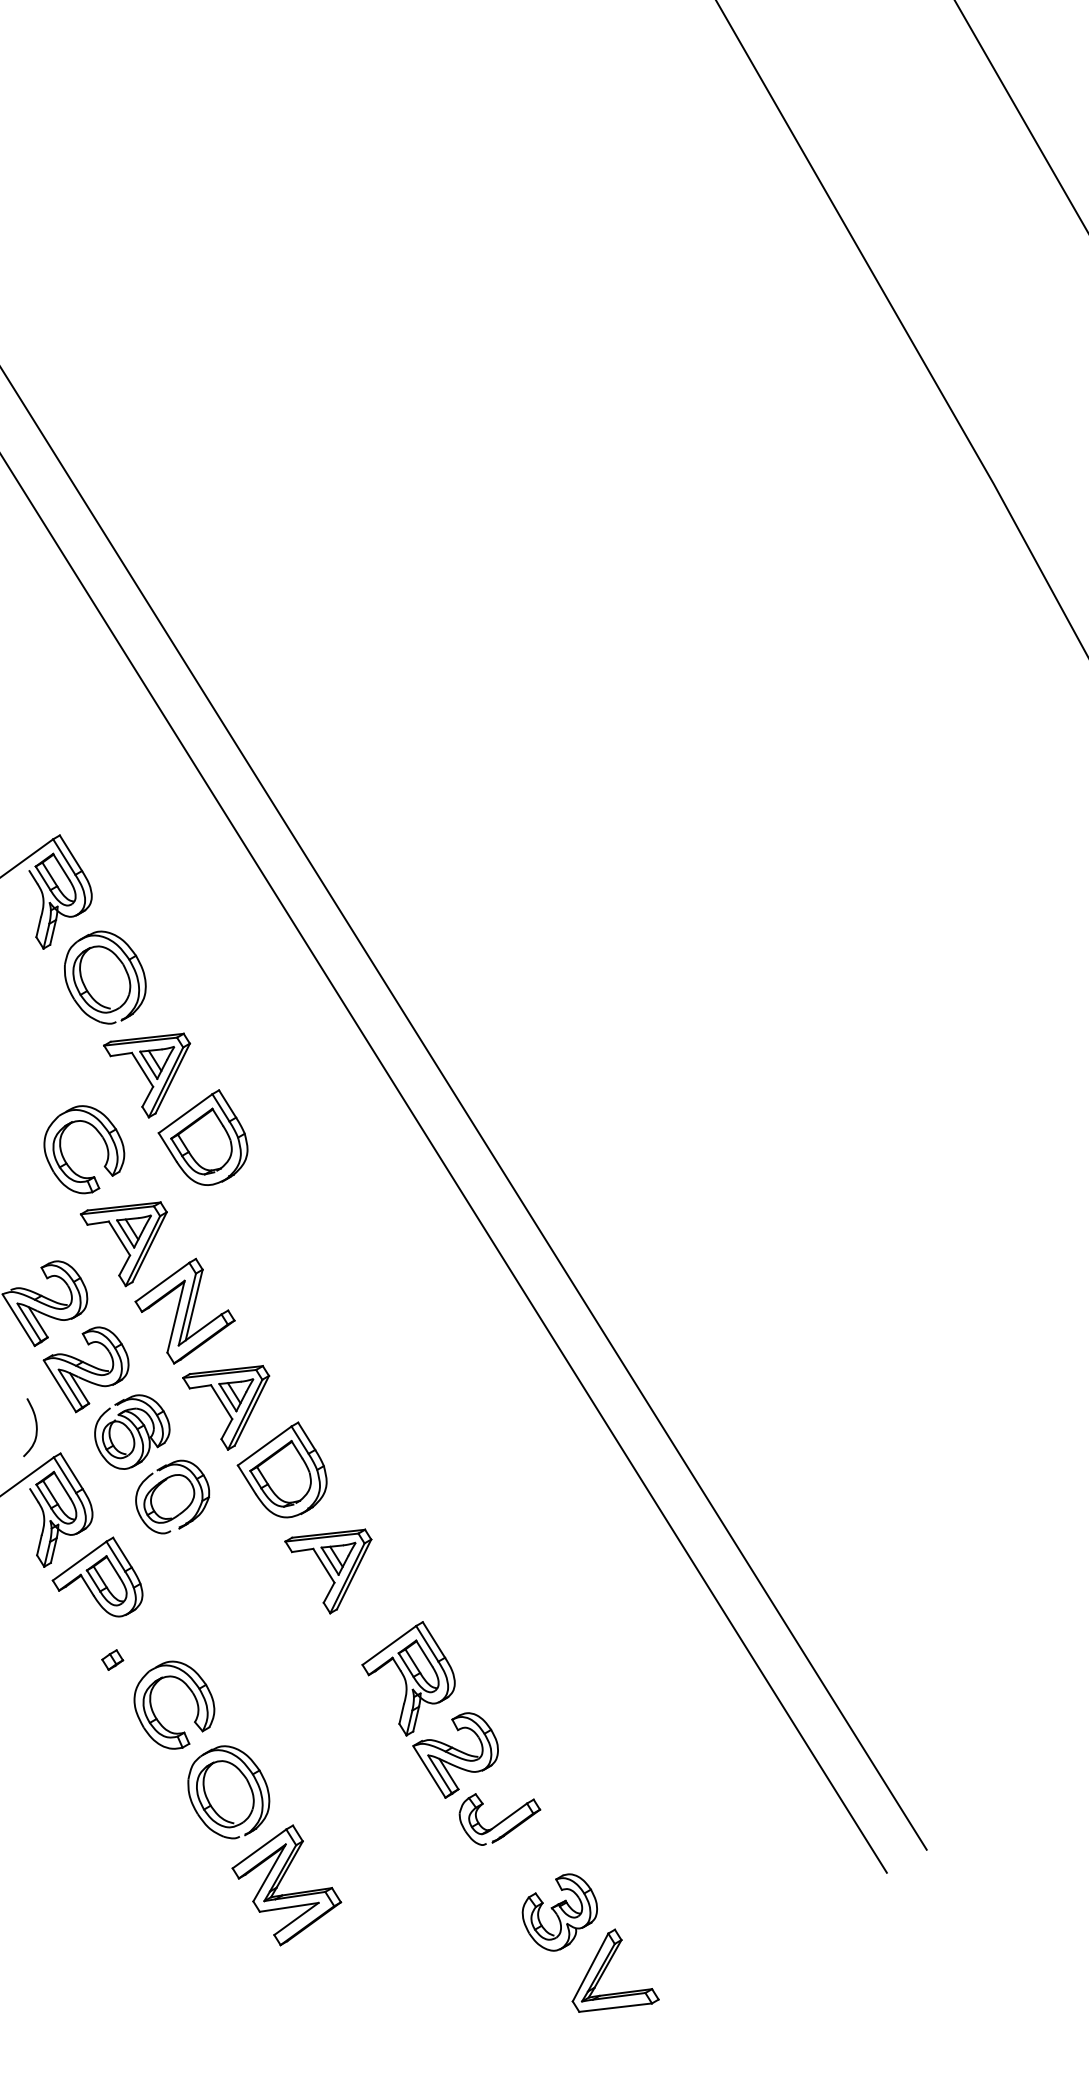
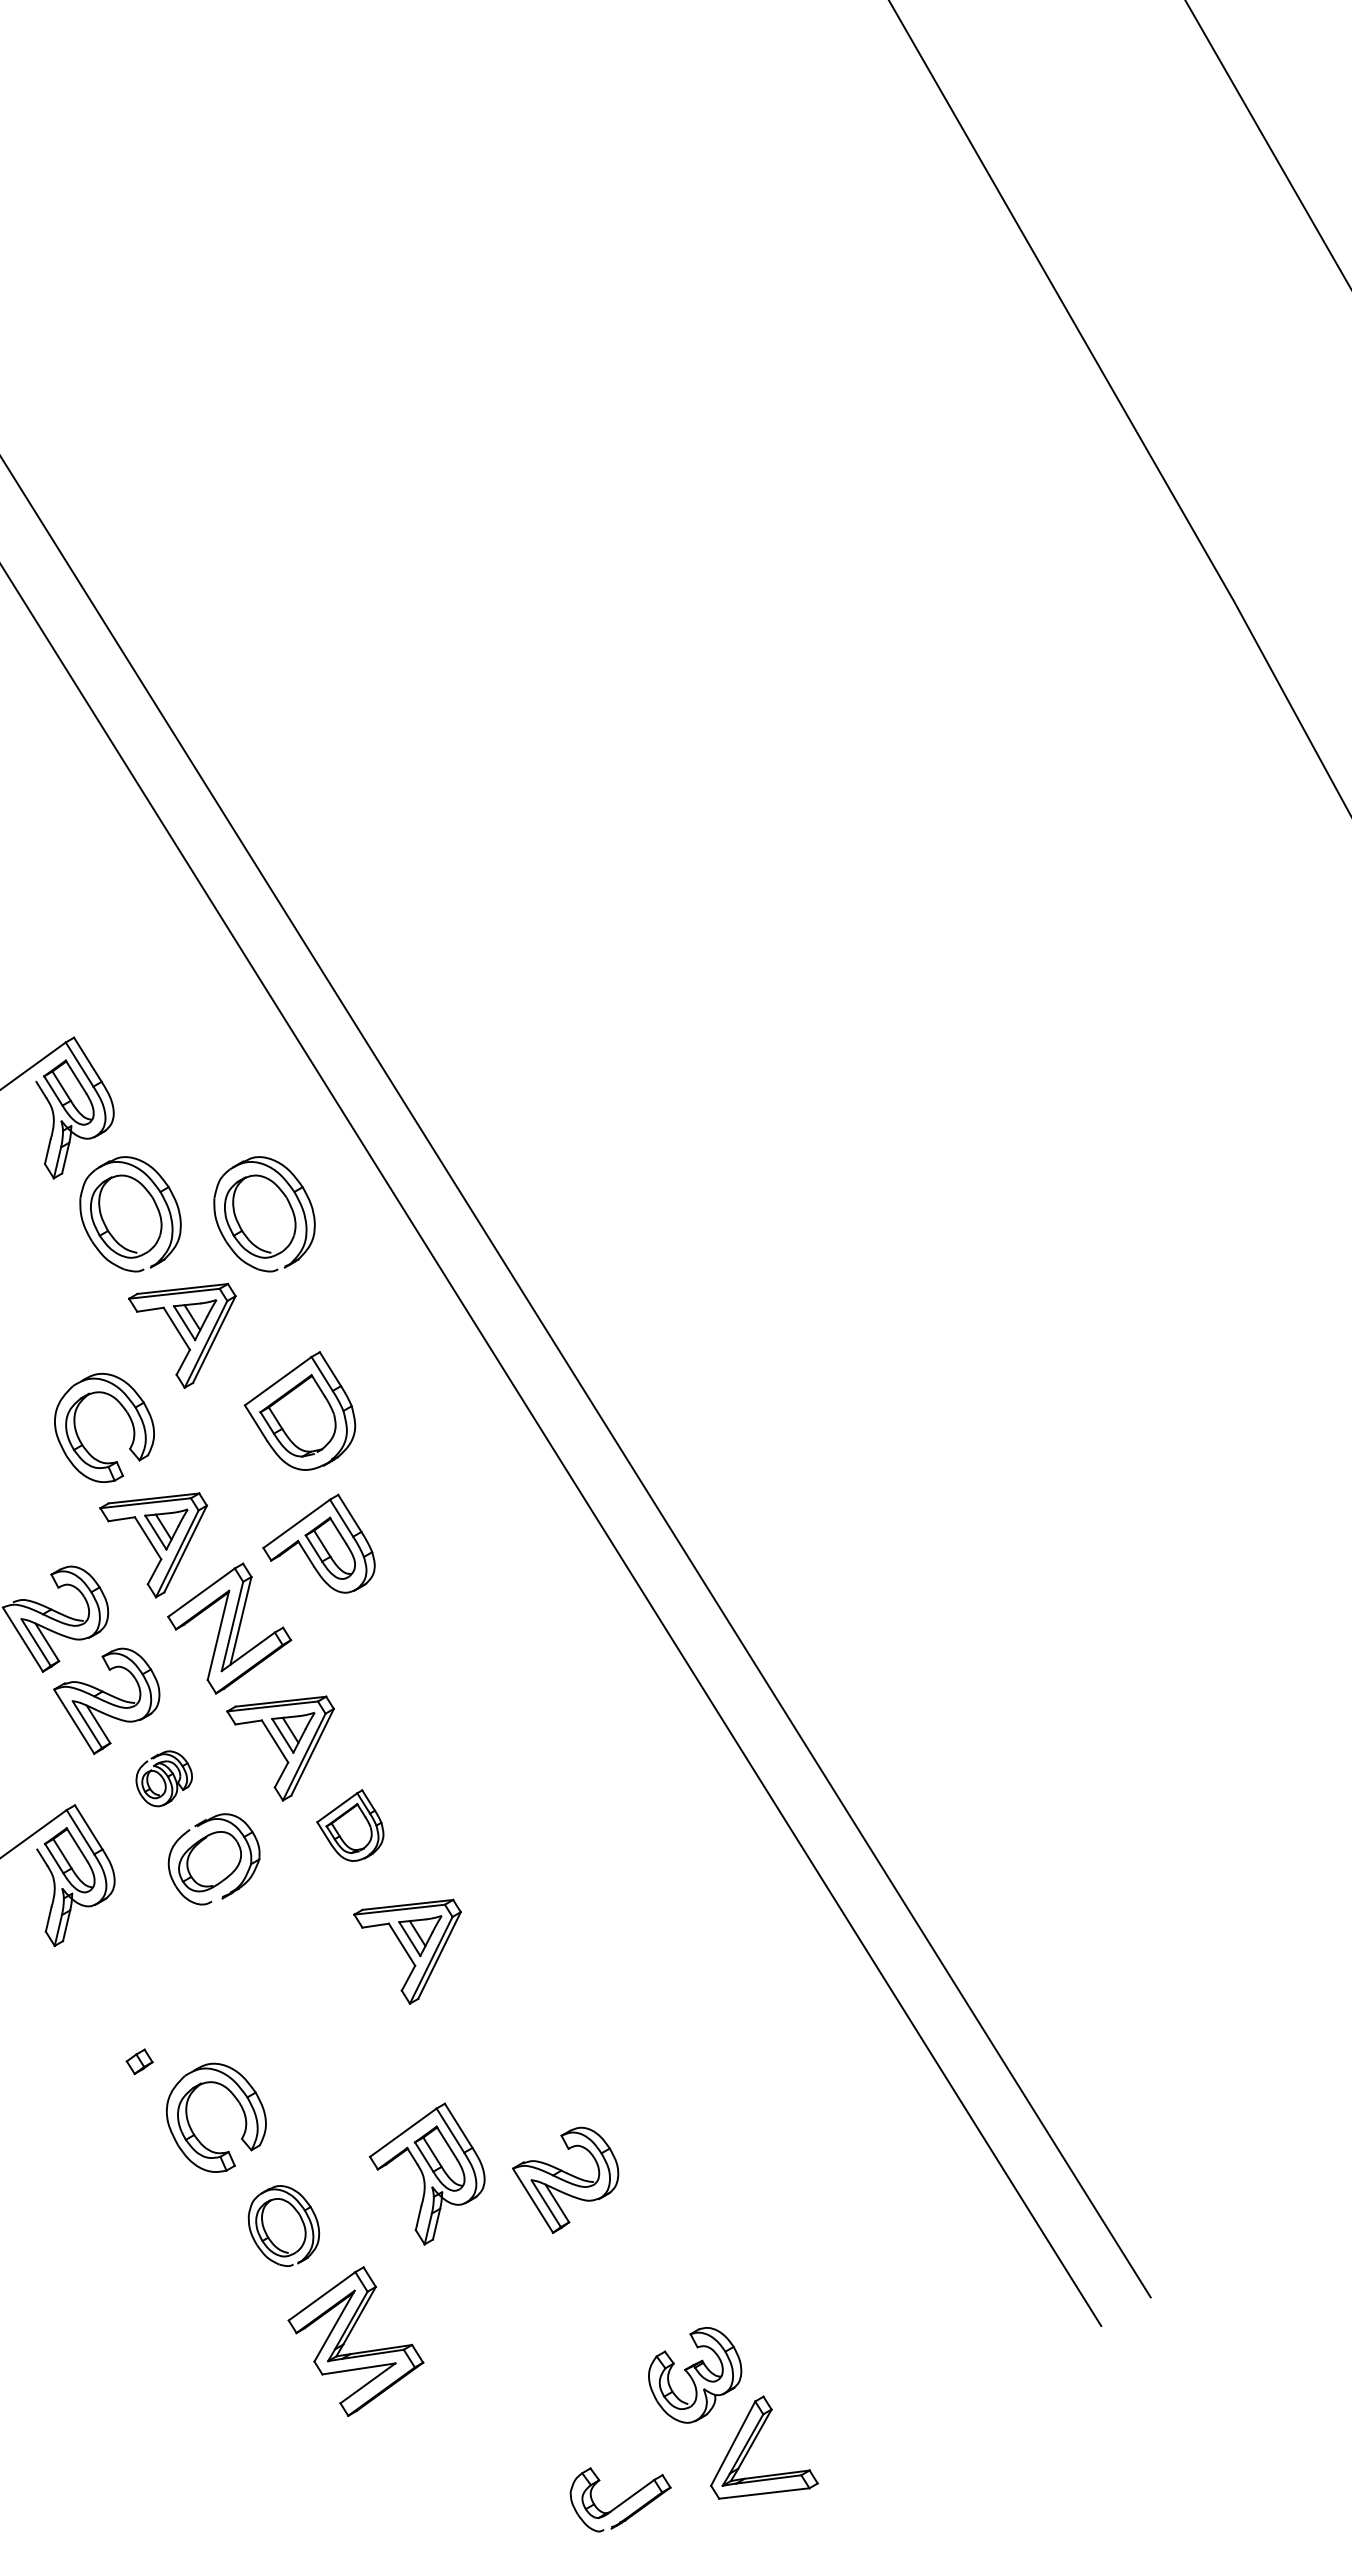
part: (213, 977) -> (264, 1214), added
part: (202, 1137) -> (299, 1410), moved
curve: (36, 1427) -> (44, 1772), removed
part: (132, 1431) -> (164, 1778), size x0.6
part: (282, 1469) -> (350, 1825), size x0.6
part: (97, 1576) -> (318, 1543), moved
part: (408, 1678) -> (426, 2173), moved
part: (228, 1791) -> (283, 2225), size x0.7
part: (499, 1819) -> (620, 2499), moved

